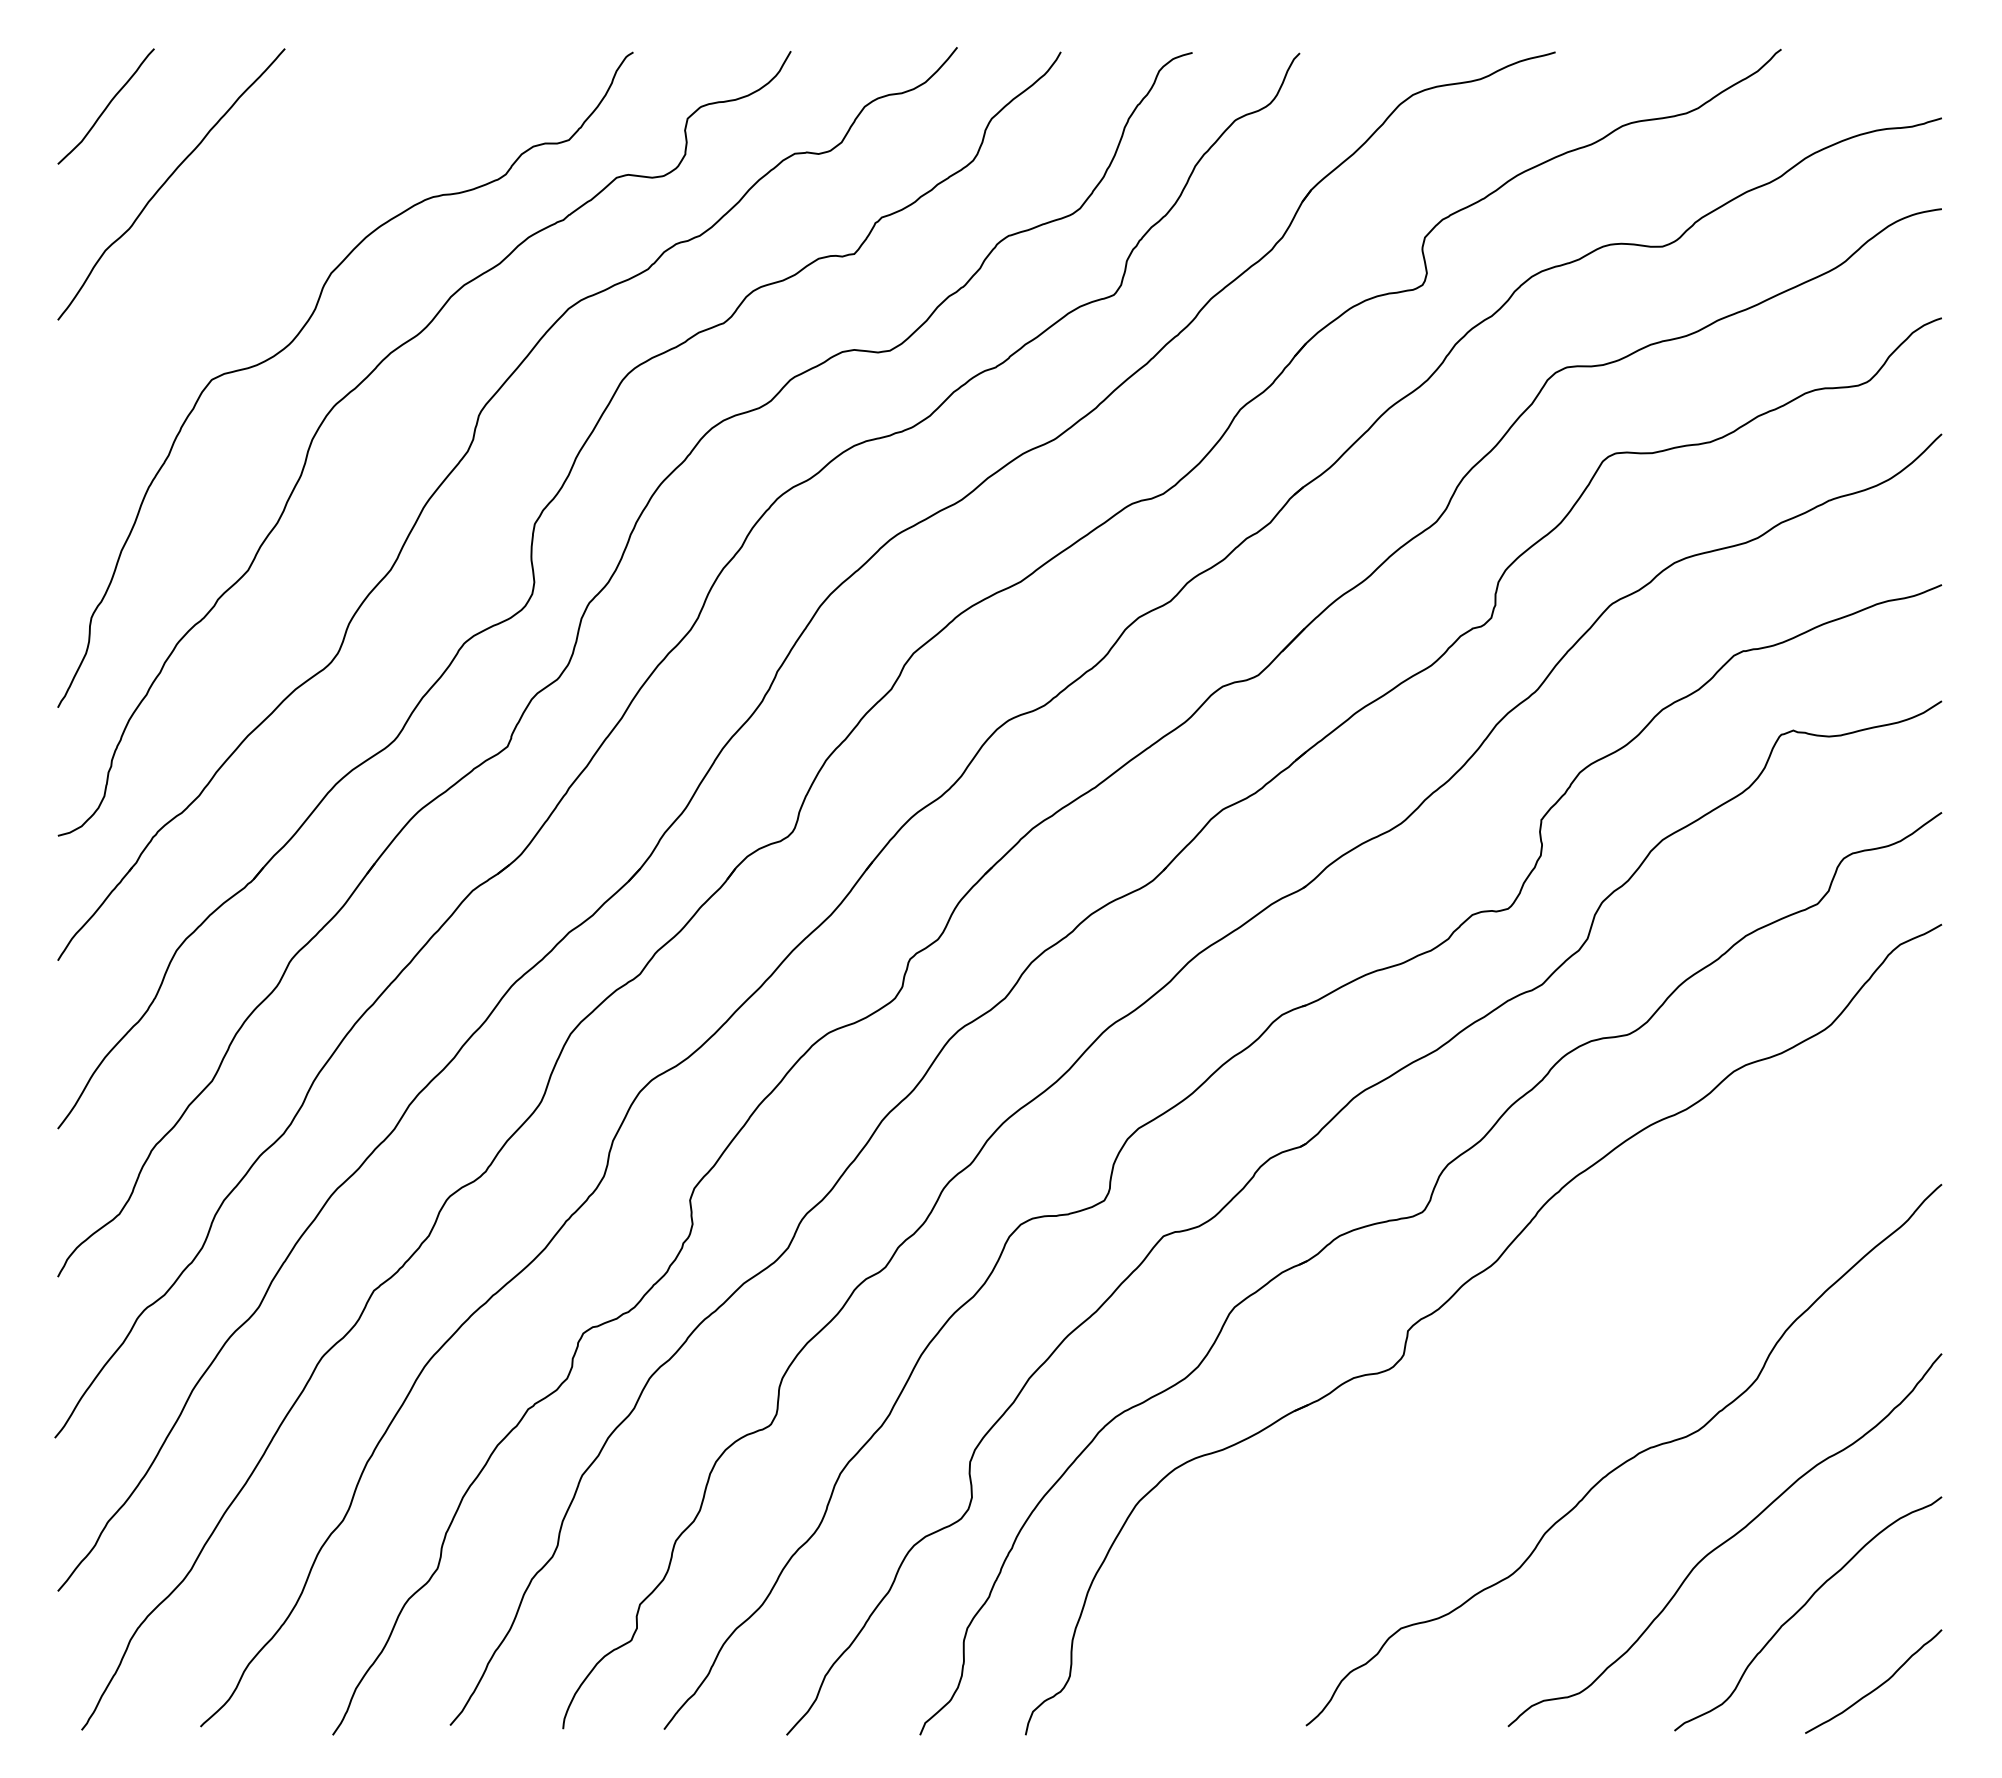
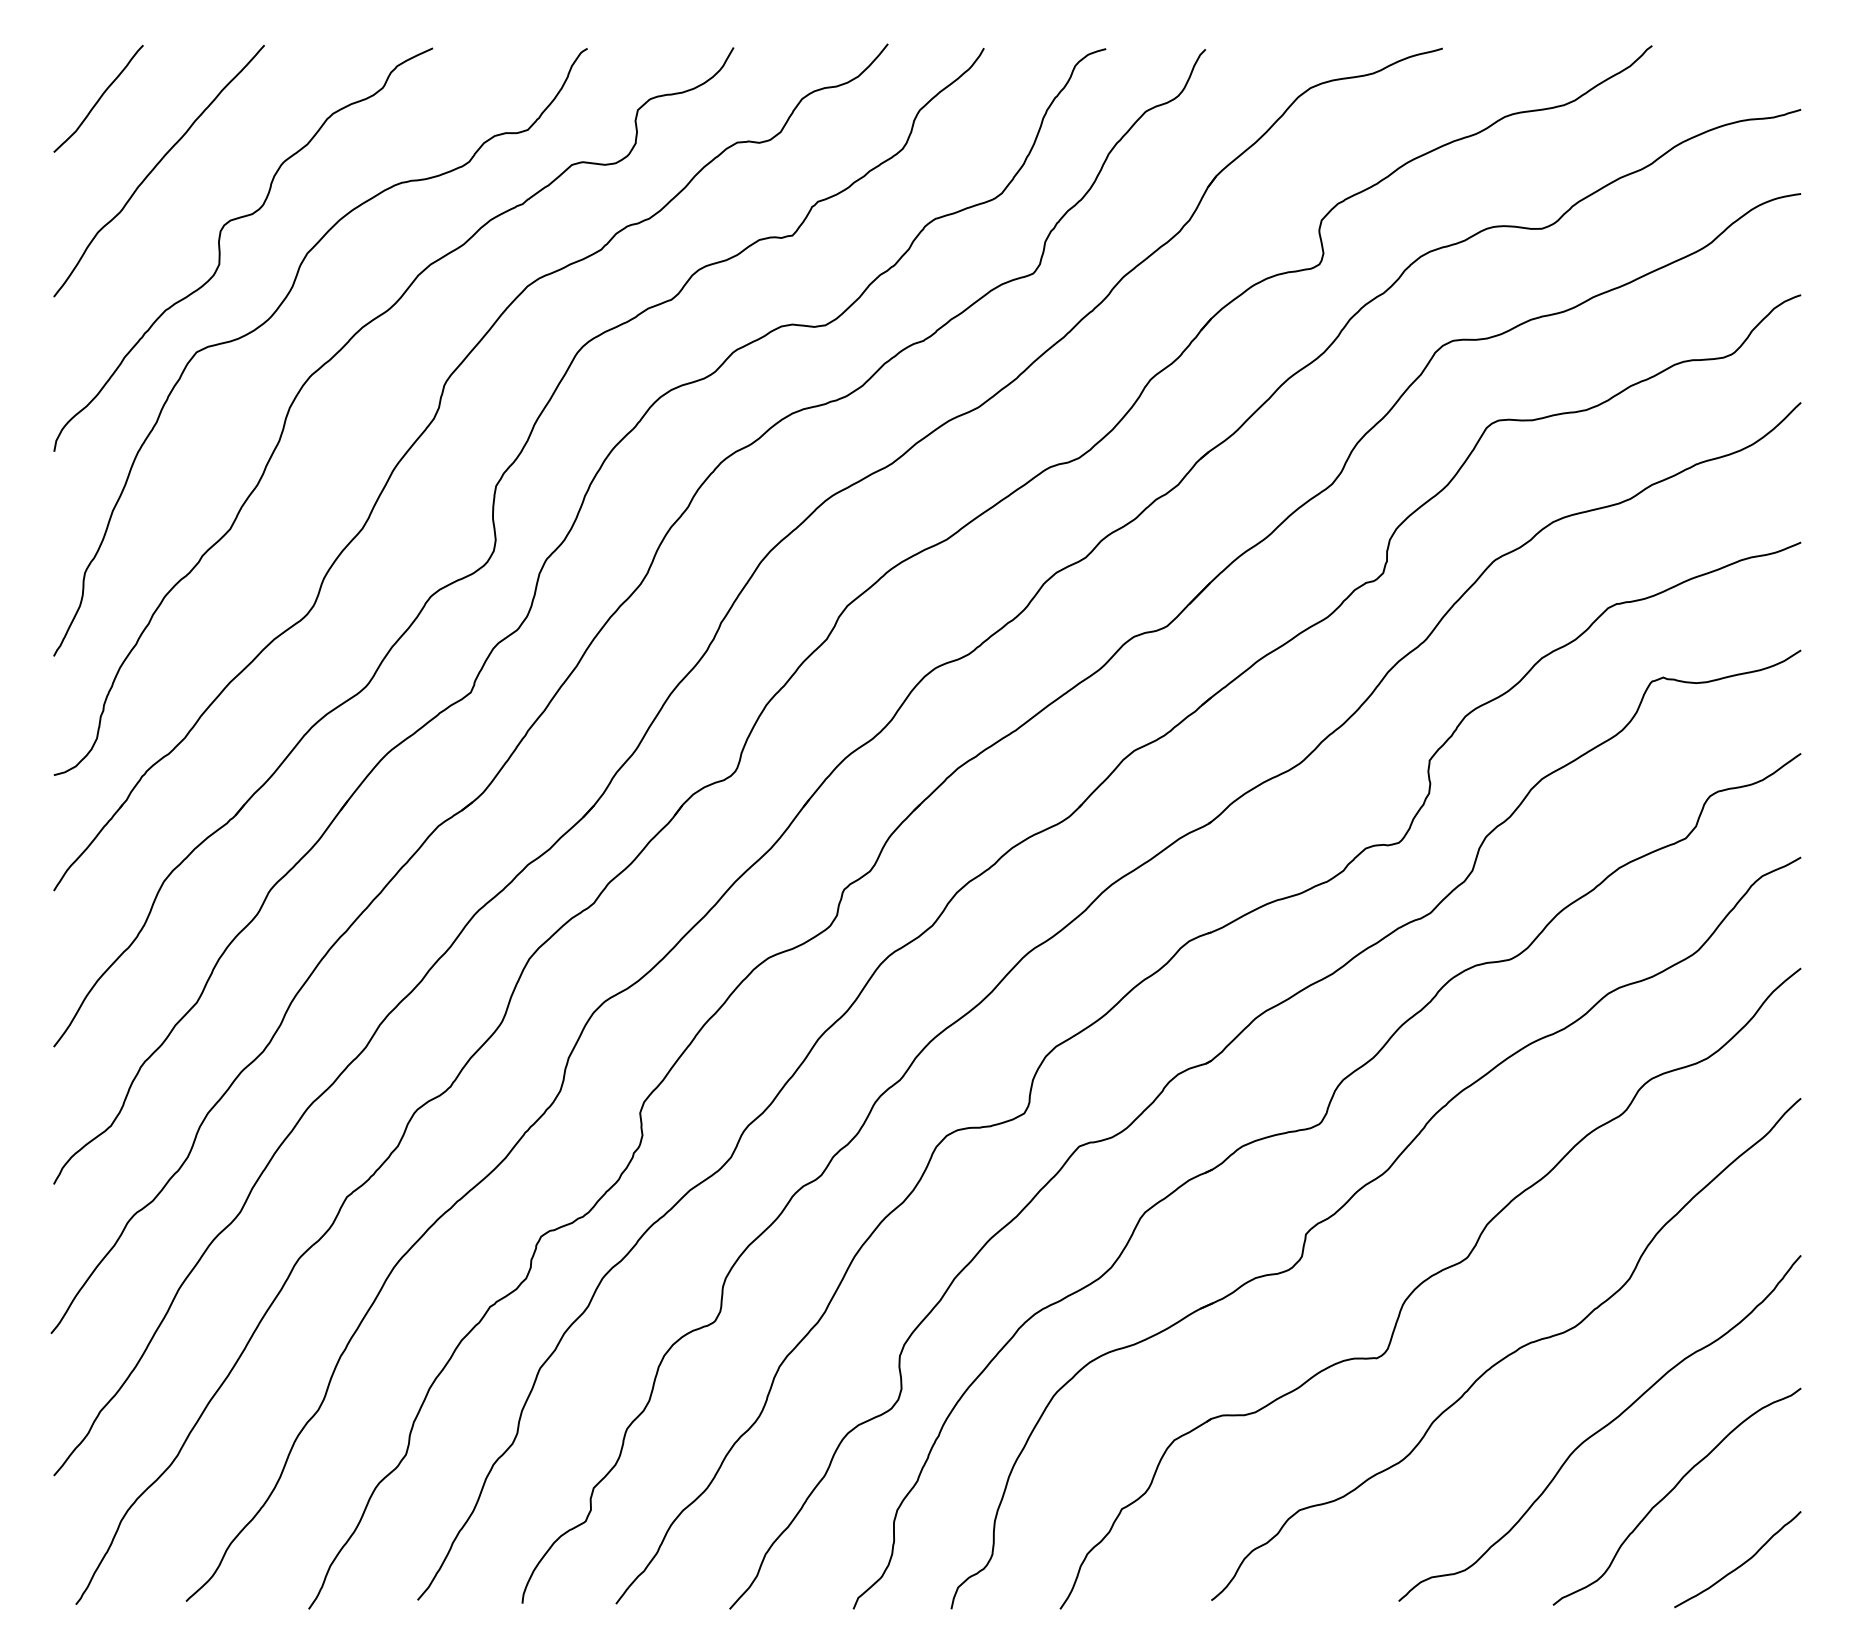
curve: (237, 269) -> (220, 249), added
part: (1536, 1382) -> (1425, 1282), added

